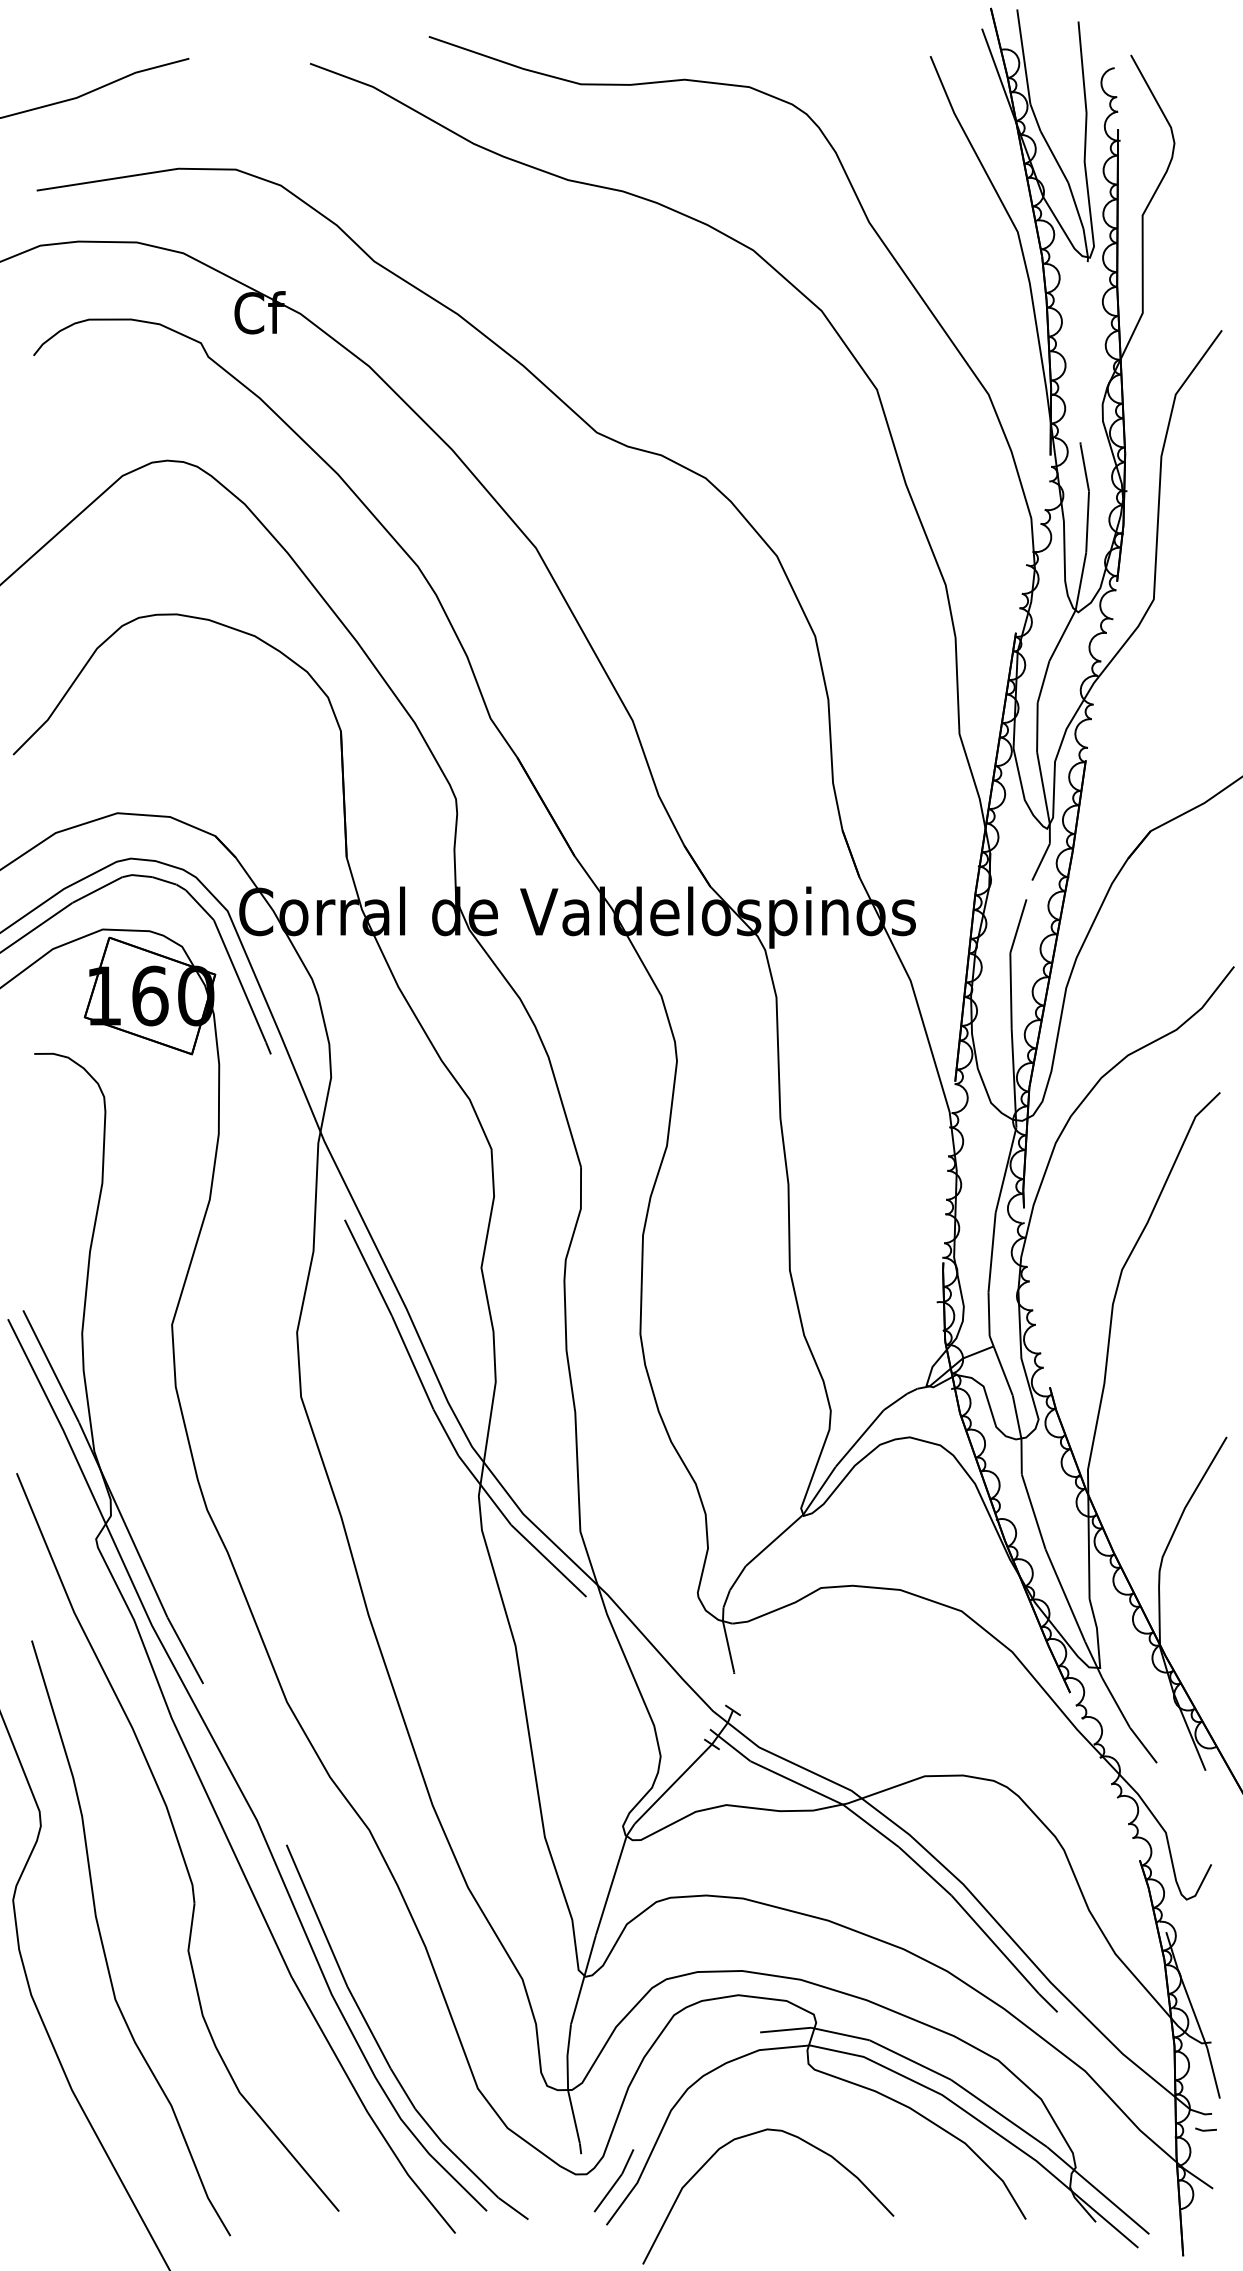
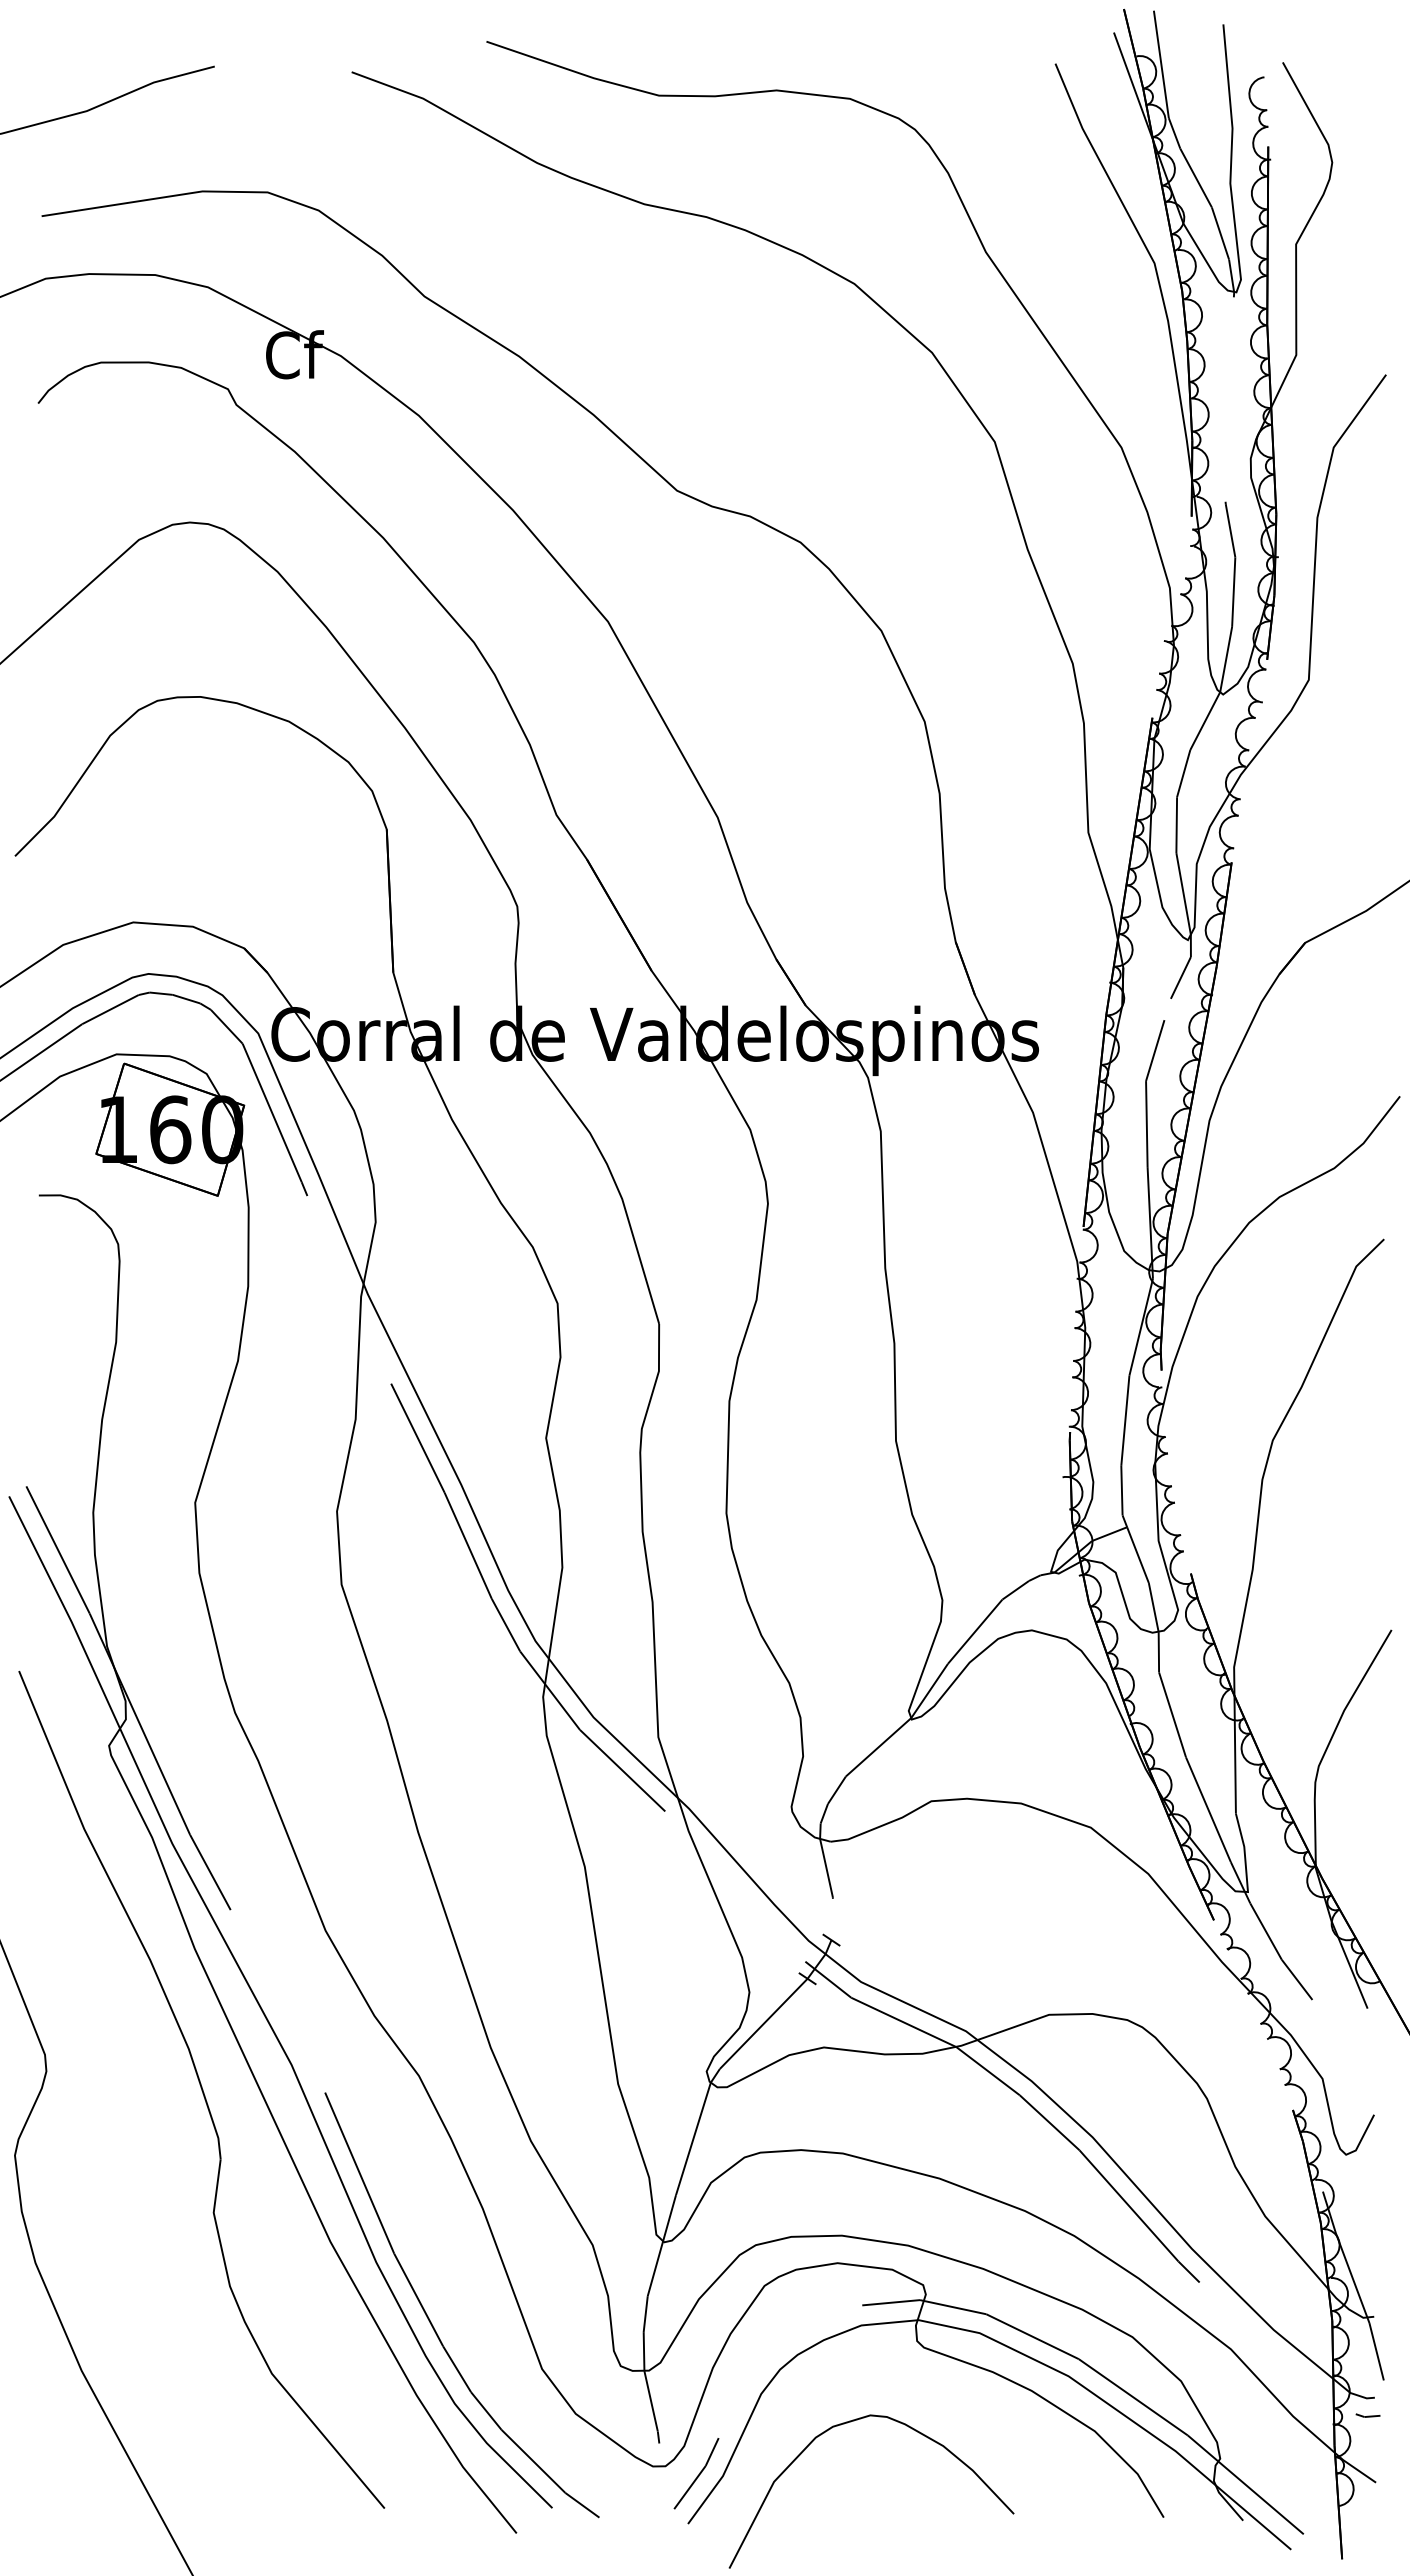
curve: (103, 1944) -> (117, 2205), removed

